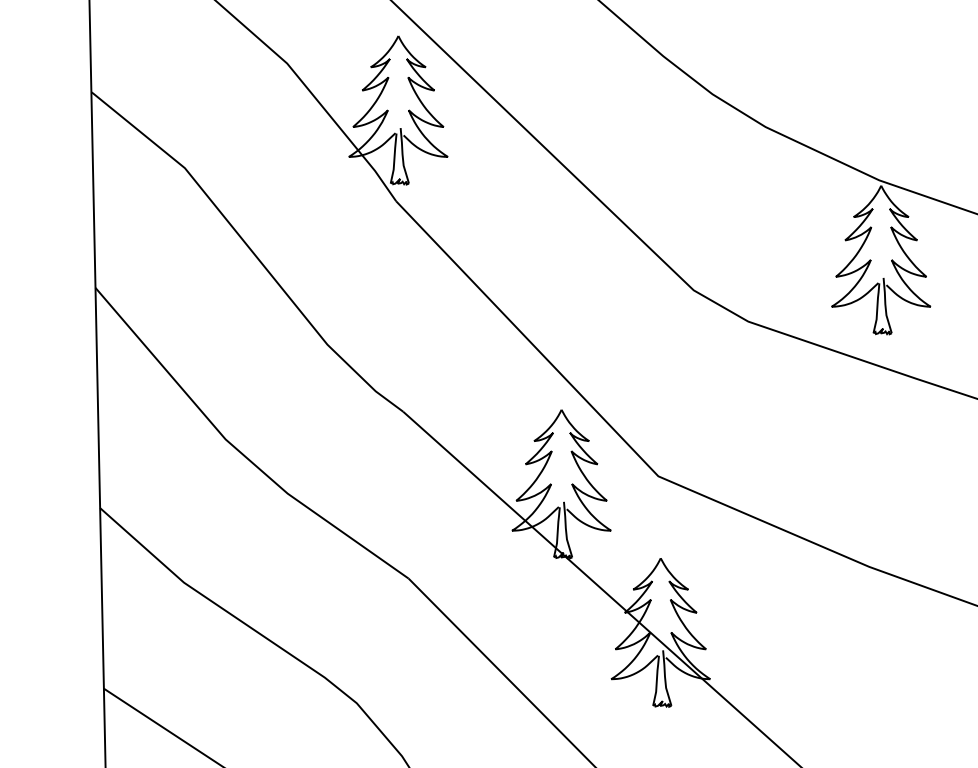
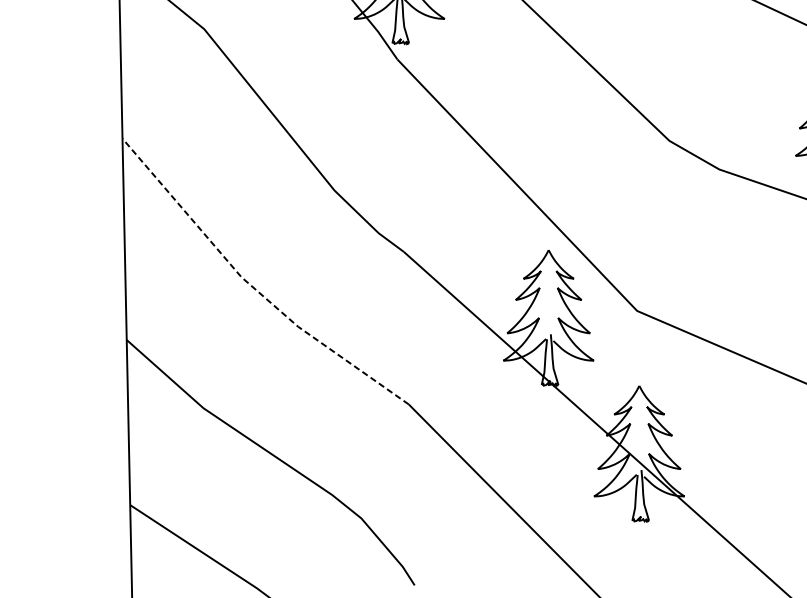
line: (236, 449) -> (251, 286), solid -> dashed

